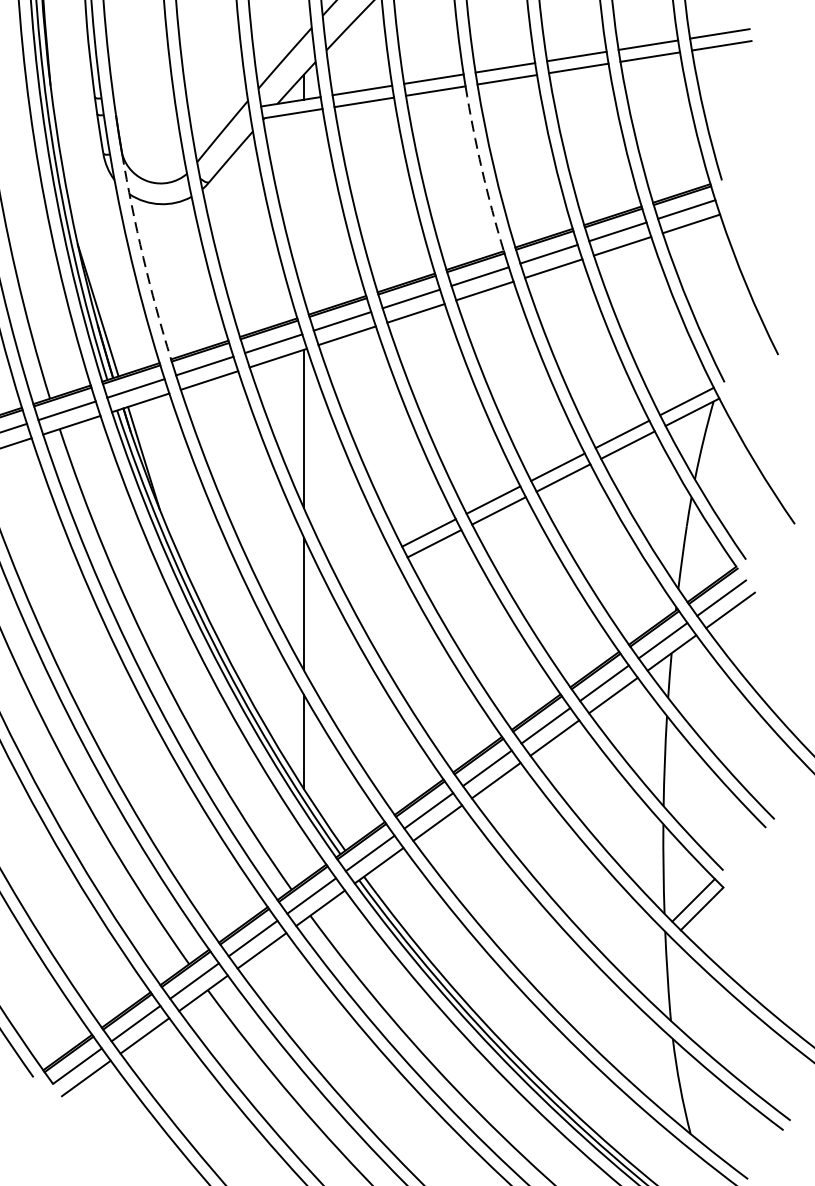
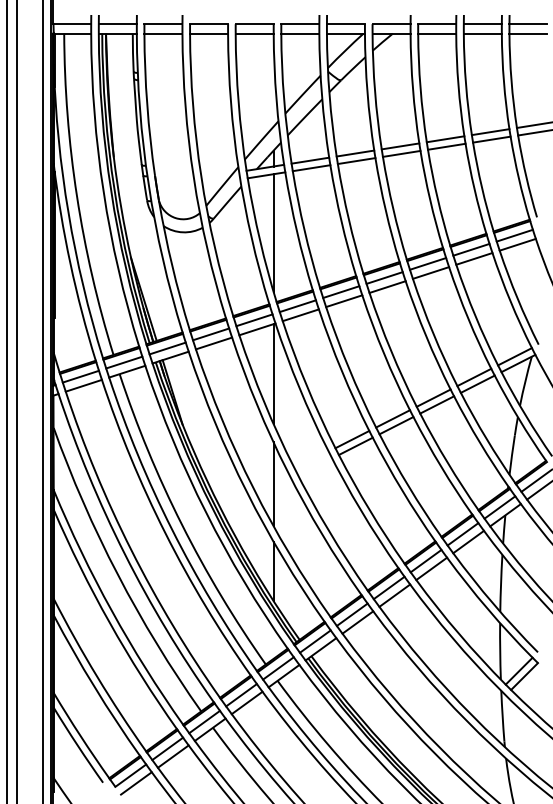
arc: (481, 169) -> (385, 210), dashed -> solid
line: (303, 204) -> (273, 232), added
arc: (143, 256) -> (172, 265), dashed -> solid

